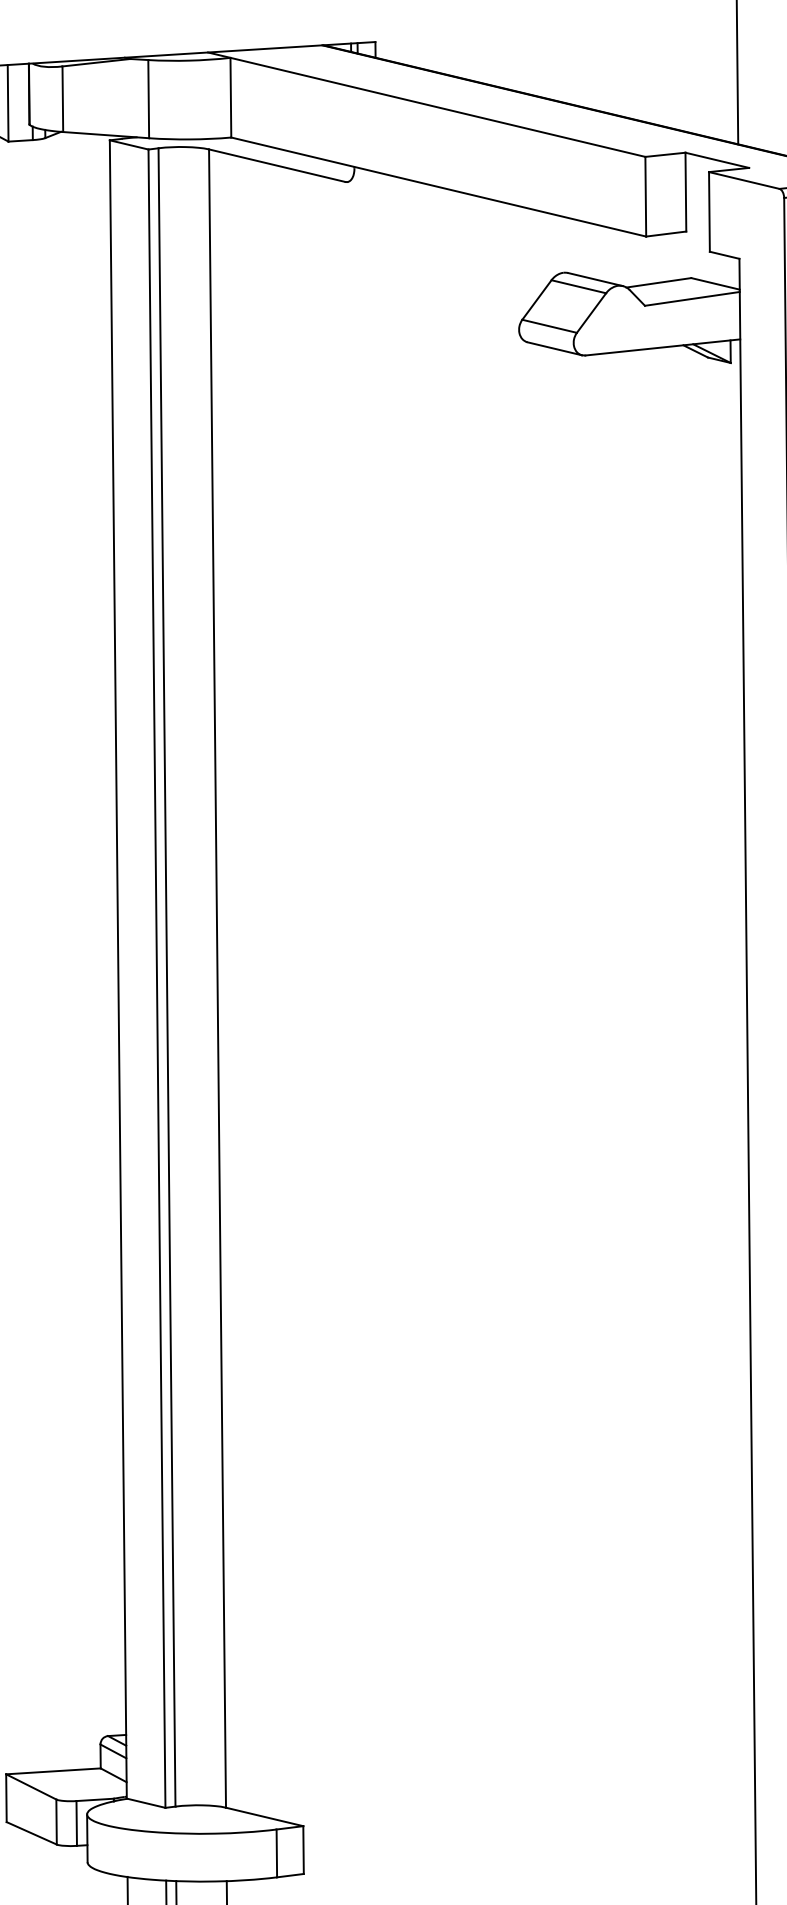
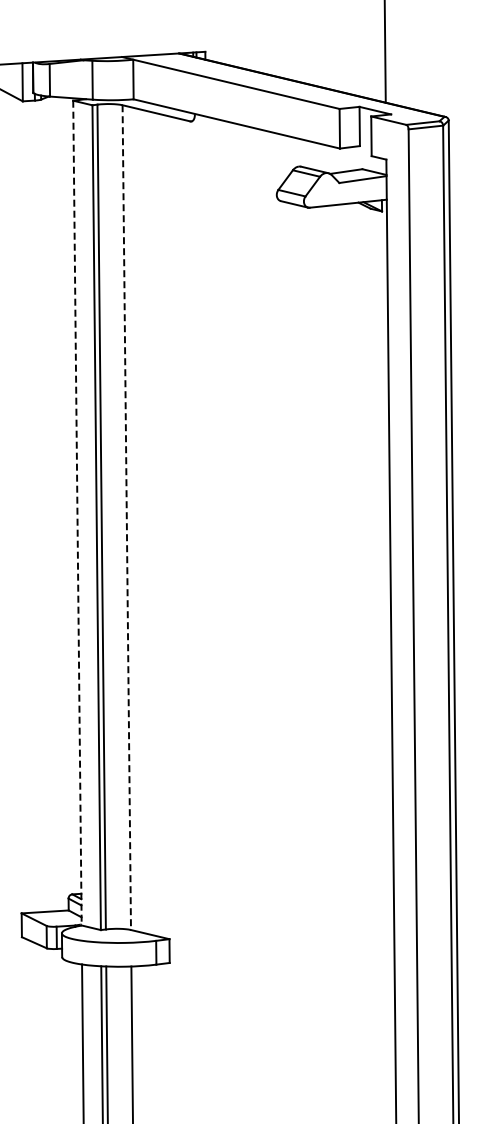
line: (118, 970) -> (77, 513), solid -> dashed
line: (216, 980) -> (126, 518), solid -> dashed

